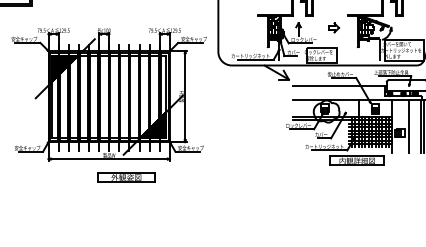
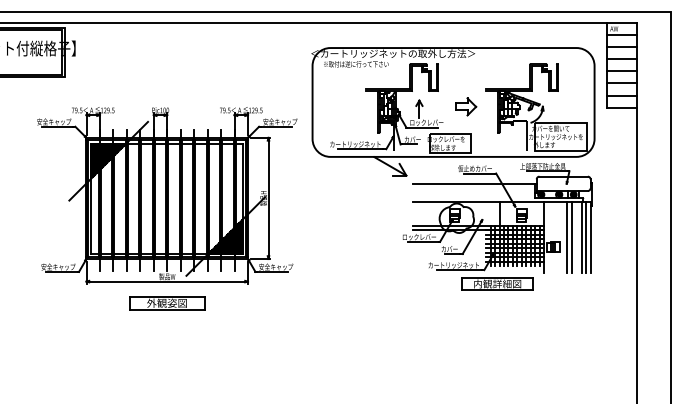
part: (333, 27) -> (466, 106), size x1.43
line: (412, 125) -> (571, 237), added
part: (126, 177) -> (167, 303), moved

